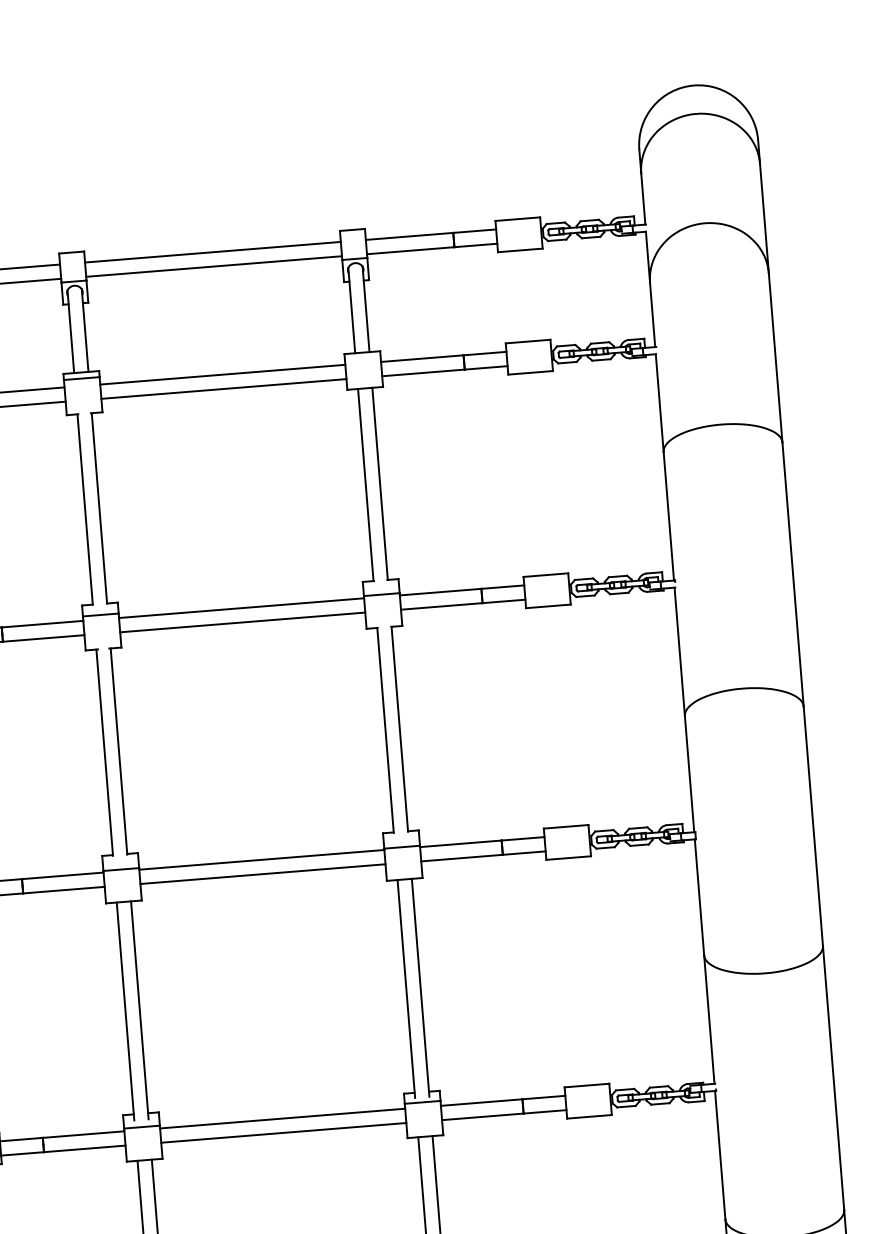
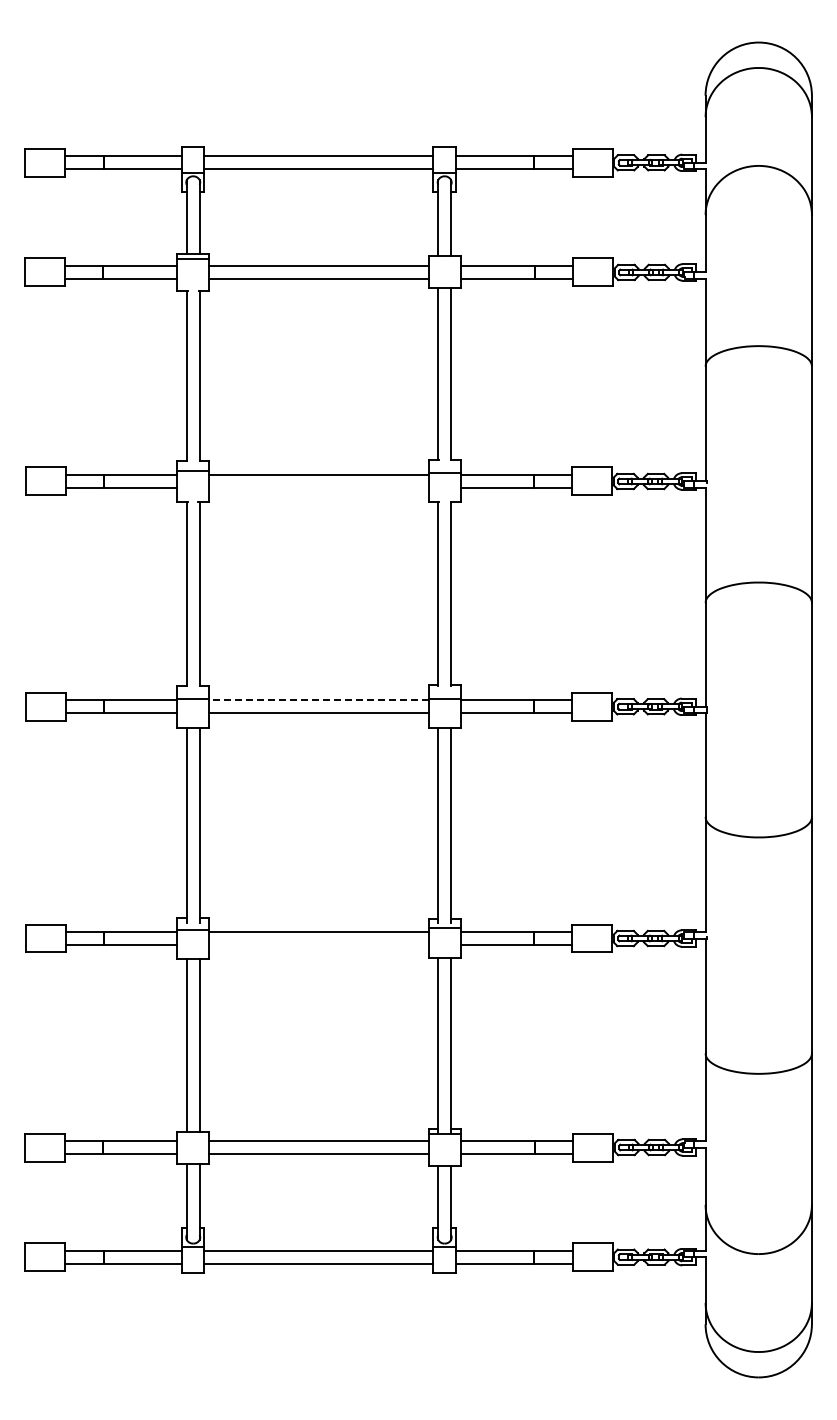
line: (242, 622) -> (318, 487), removed
line: (261, 859) -> (318, 700), solid -> dashed
line: (283, 1132) -> (318, 944), removed

